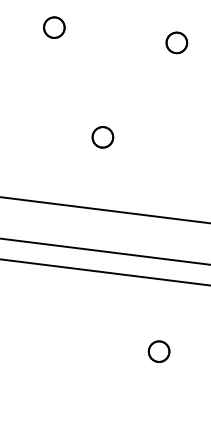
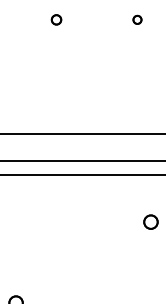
part: (54, 27) -> (56, 19), size x0.7
part: (176, 42) -> (137, 19), size x0.6
part: (102, 136) -> (96, 86), removed

